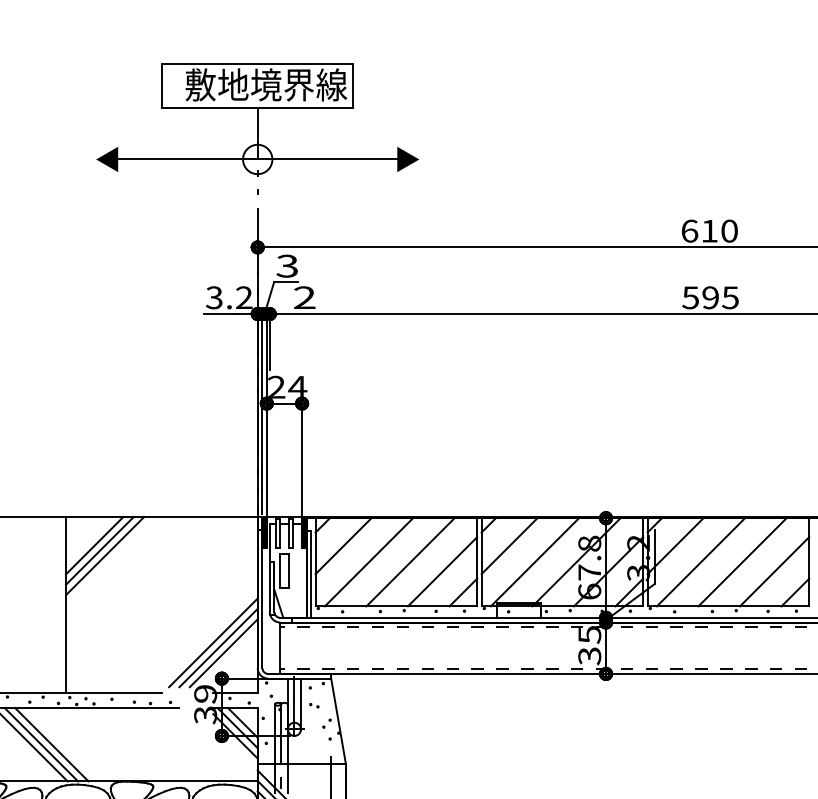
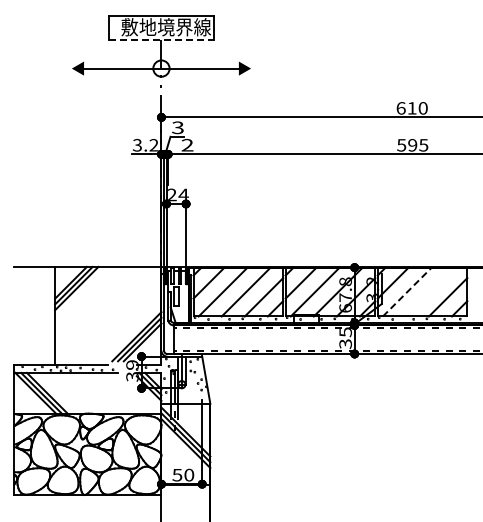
line: (257, 108) -> (161, 40), solid -> dashed
line: (740, 561) -> (429, 291), removed
line: (701, 563) -> (407, 292), solid -> dashed

